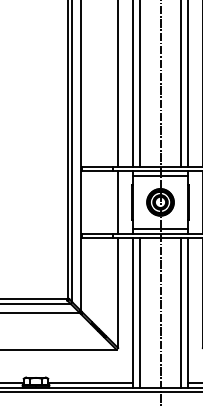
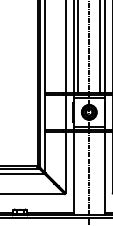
line: (141, 312) -> (78, 173), removed
line: (180, 312) -> (100, 173), removed

